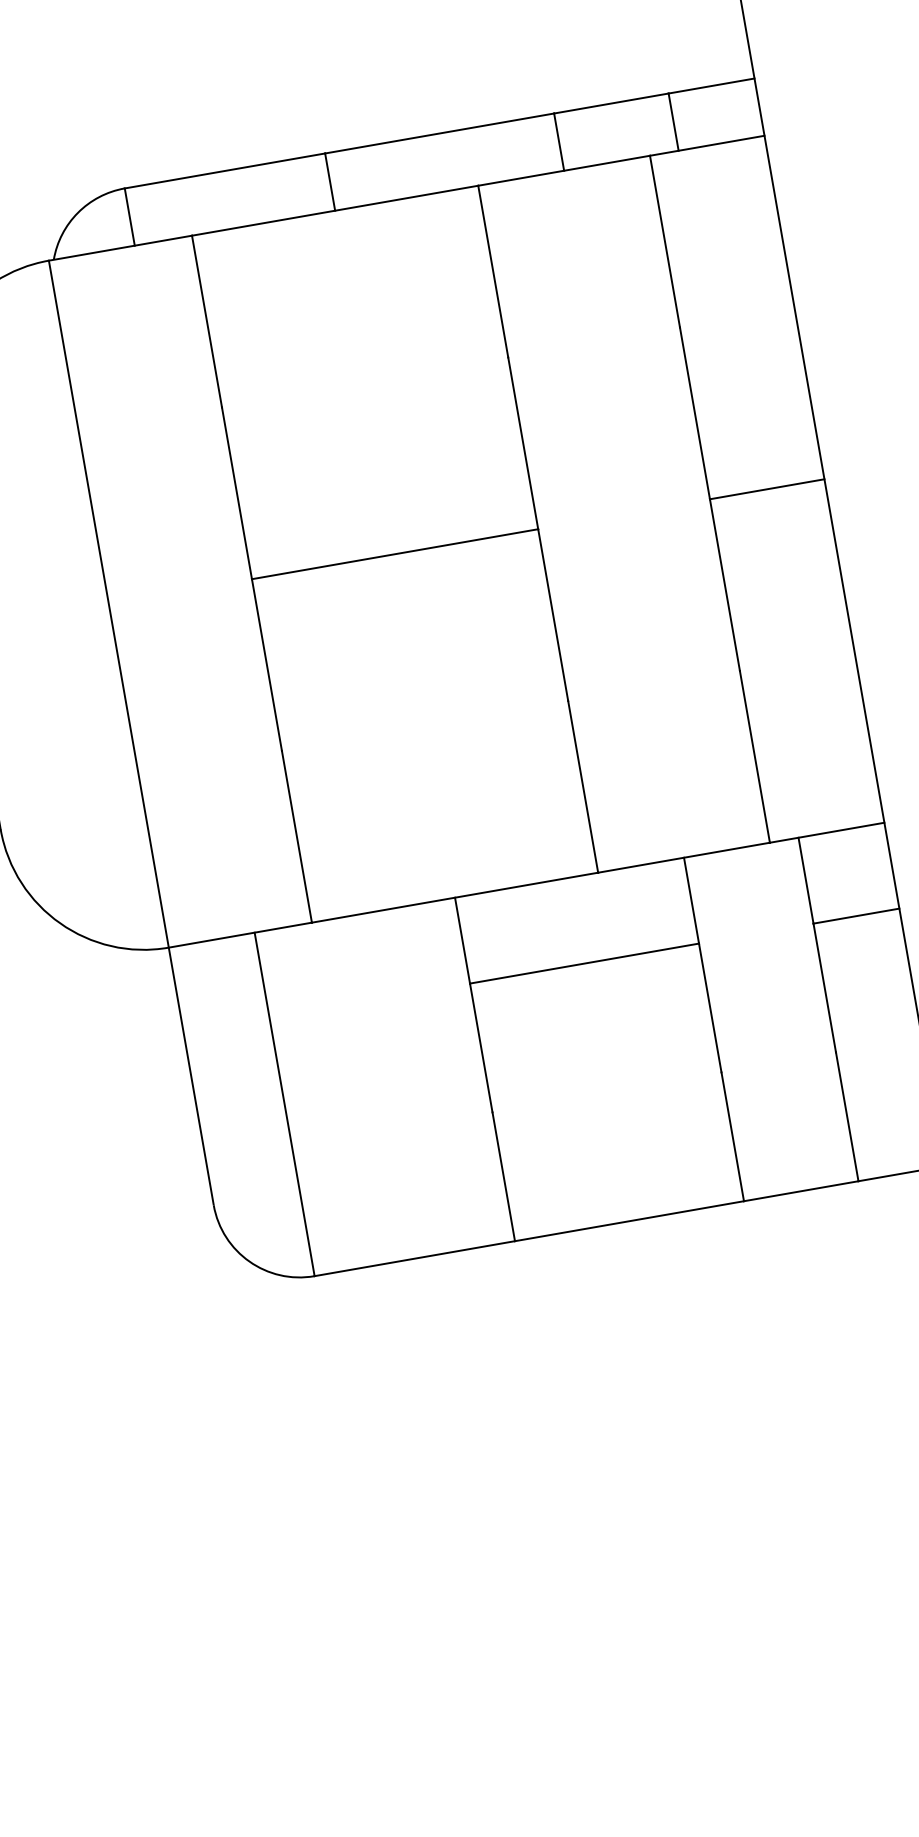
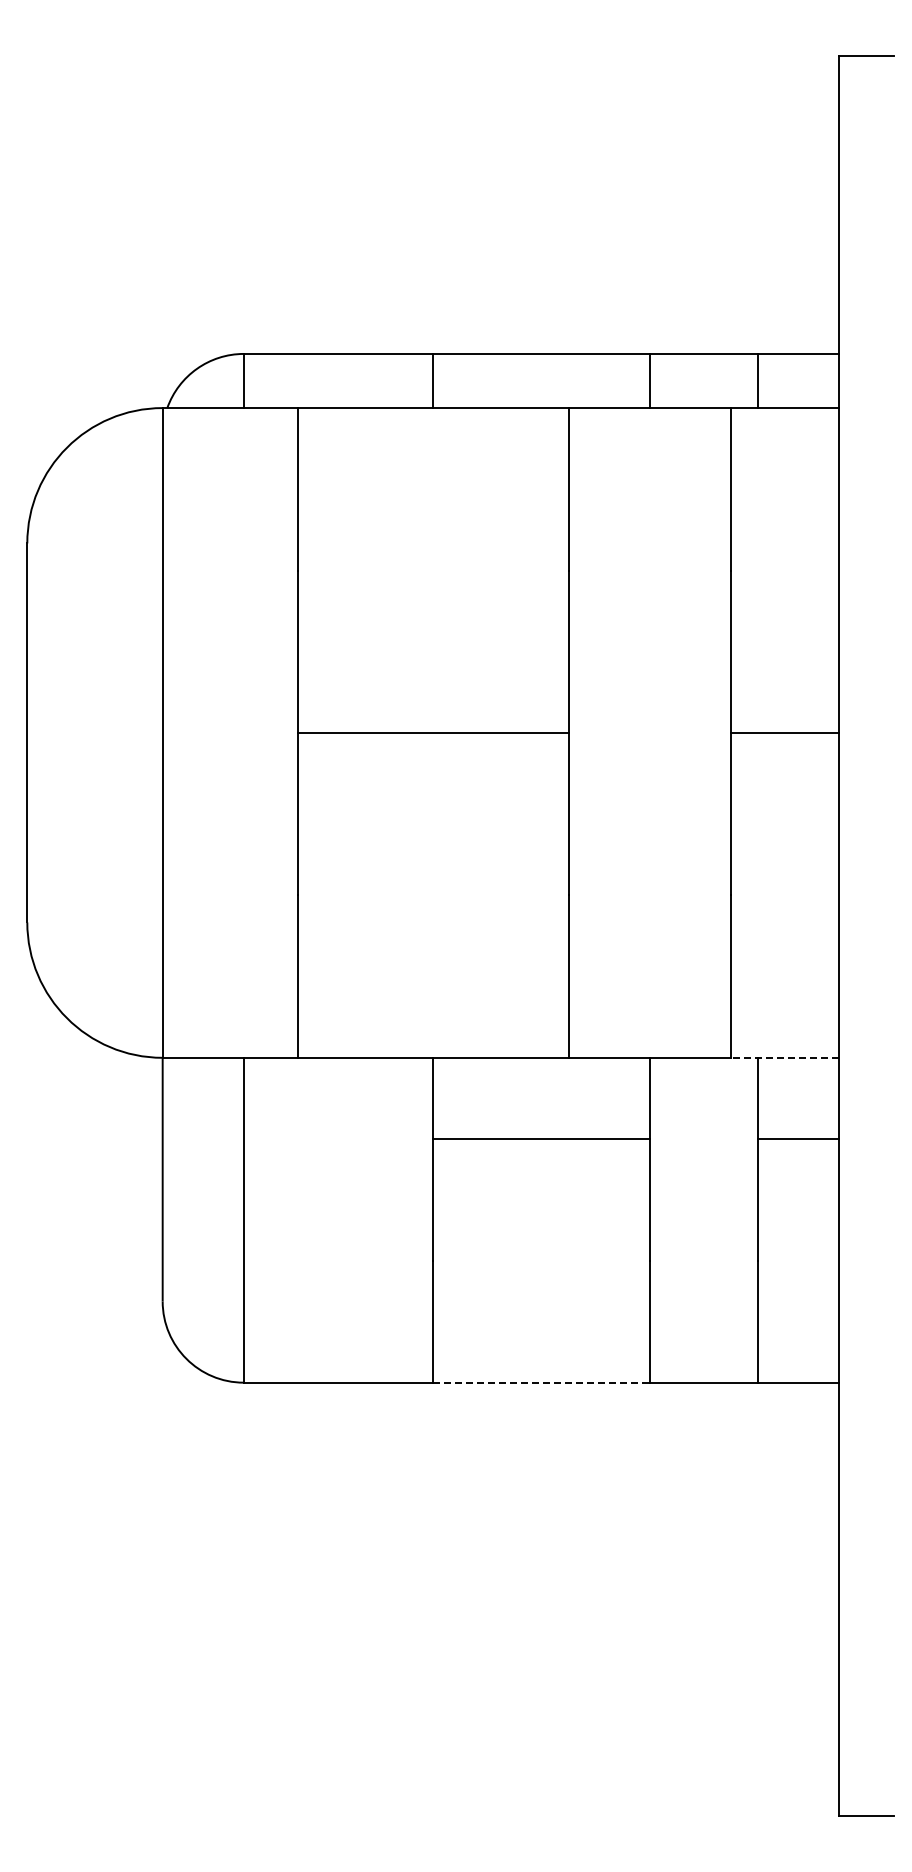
line: (826, 832) -> (784, 1057), solid -> dashed
line: (630, 1220) -> (542, 1382), solid -> dashed

